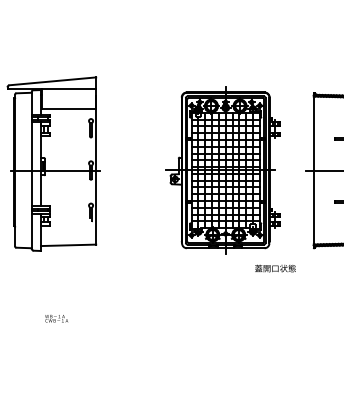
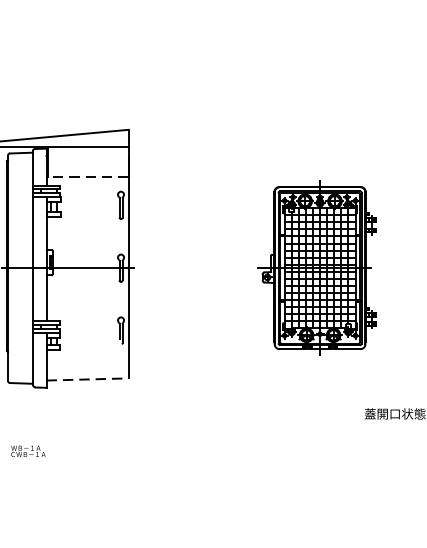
line: (68, 109) -> (87, 177), solid -> dashed
part: (222, 170) -> (316, 268), size x0.7
line: (68, 245) -> (87, 379), solid -> dashed
text: (56, 318) -> (28, 451), moved

